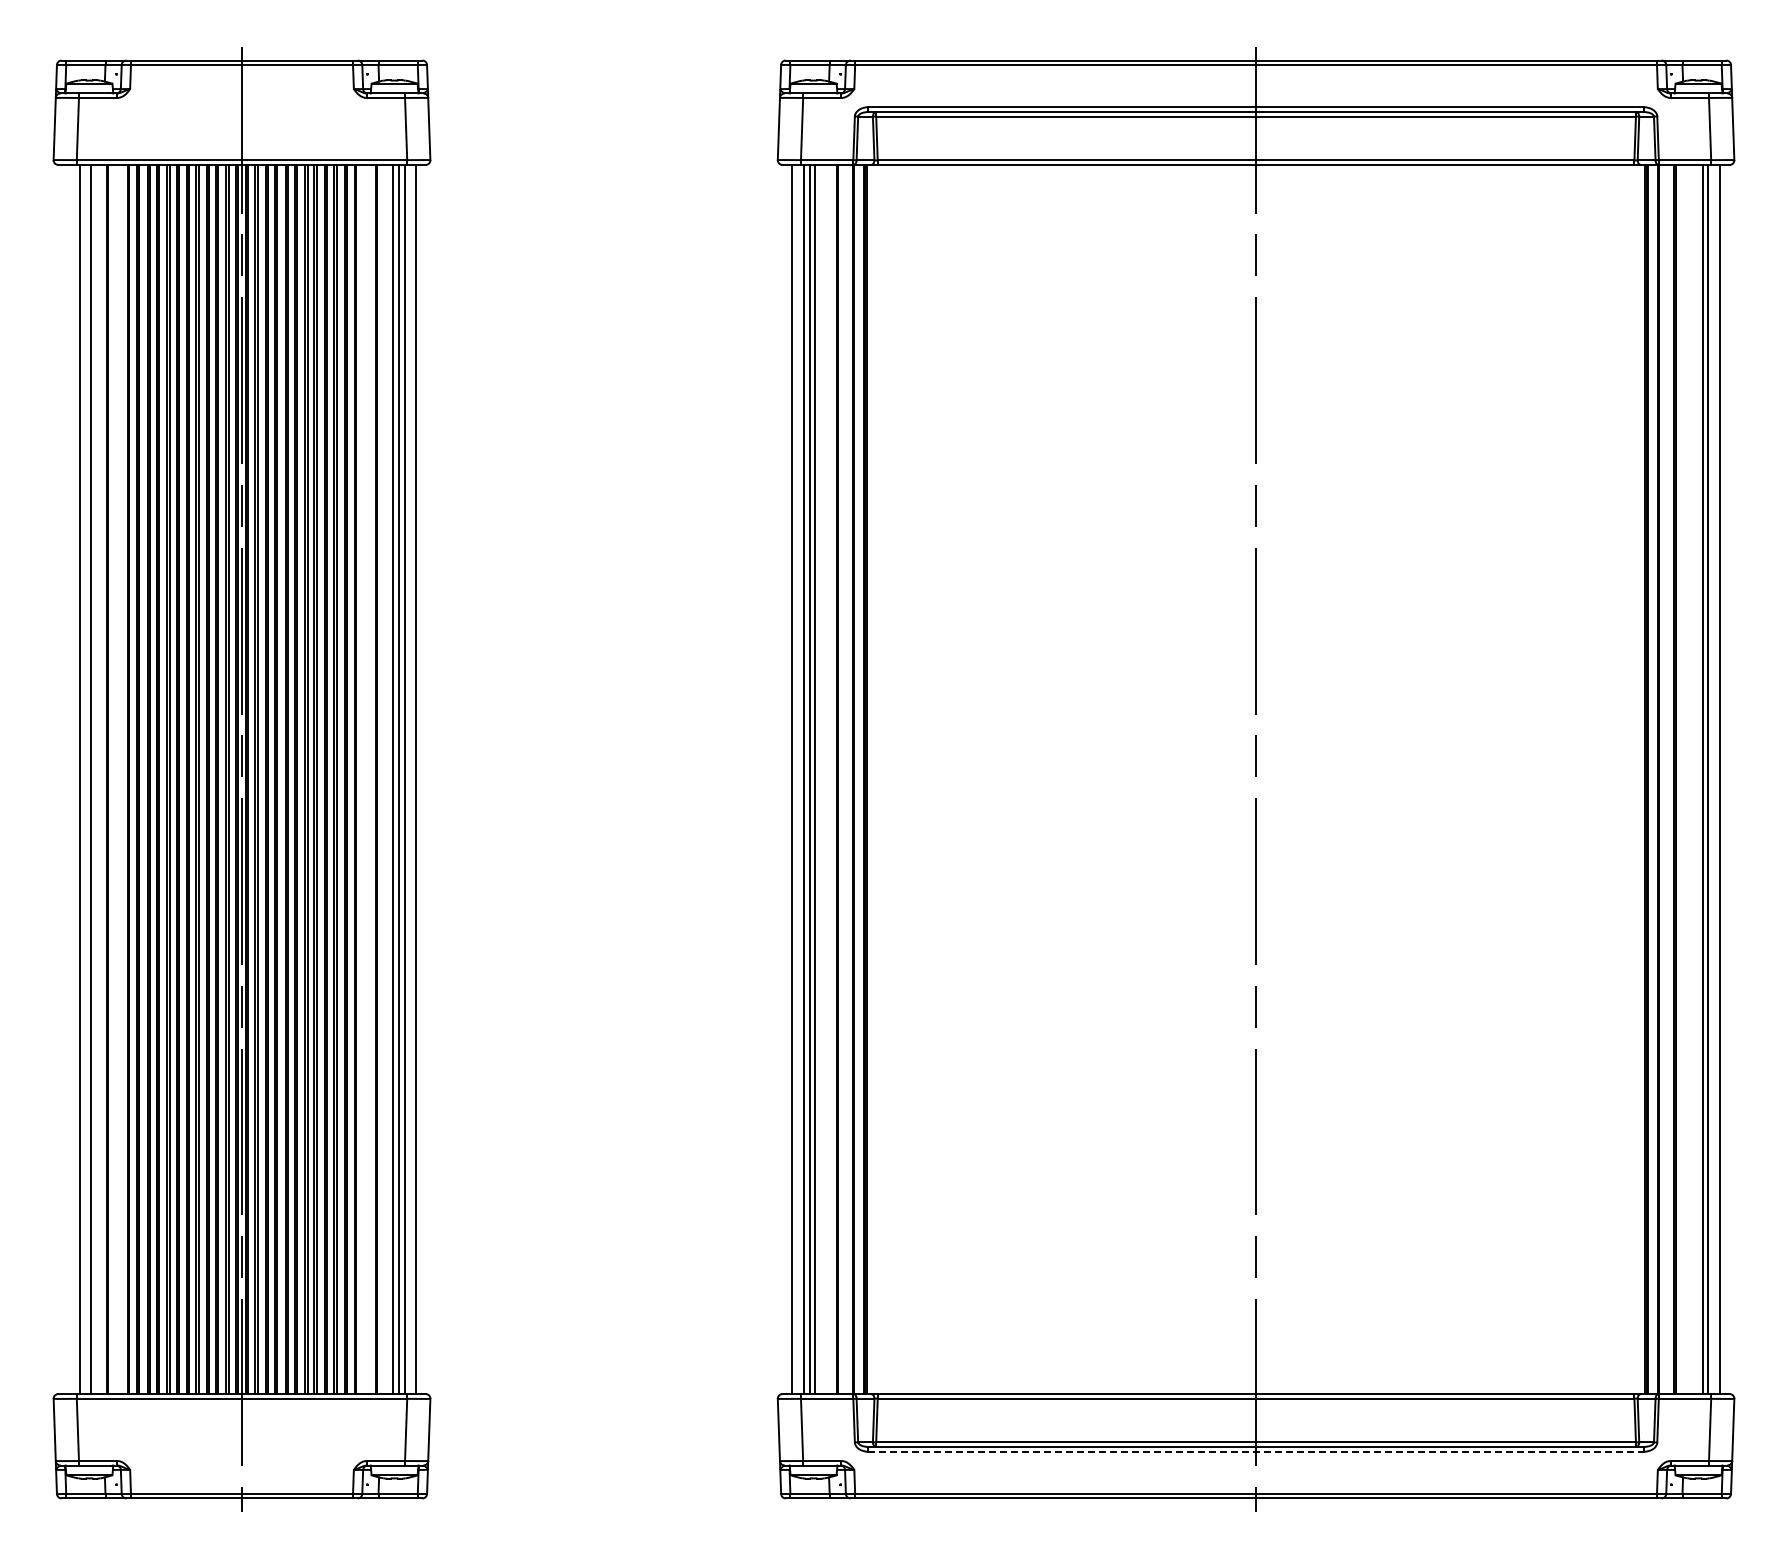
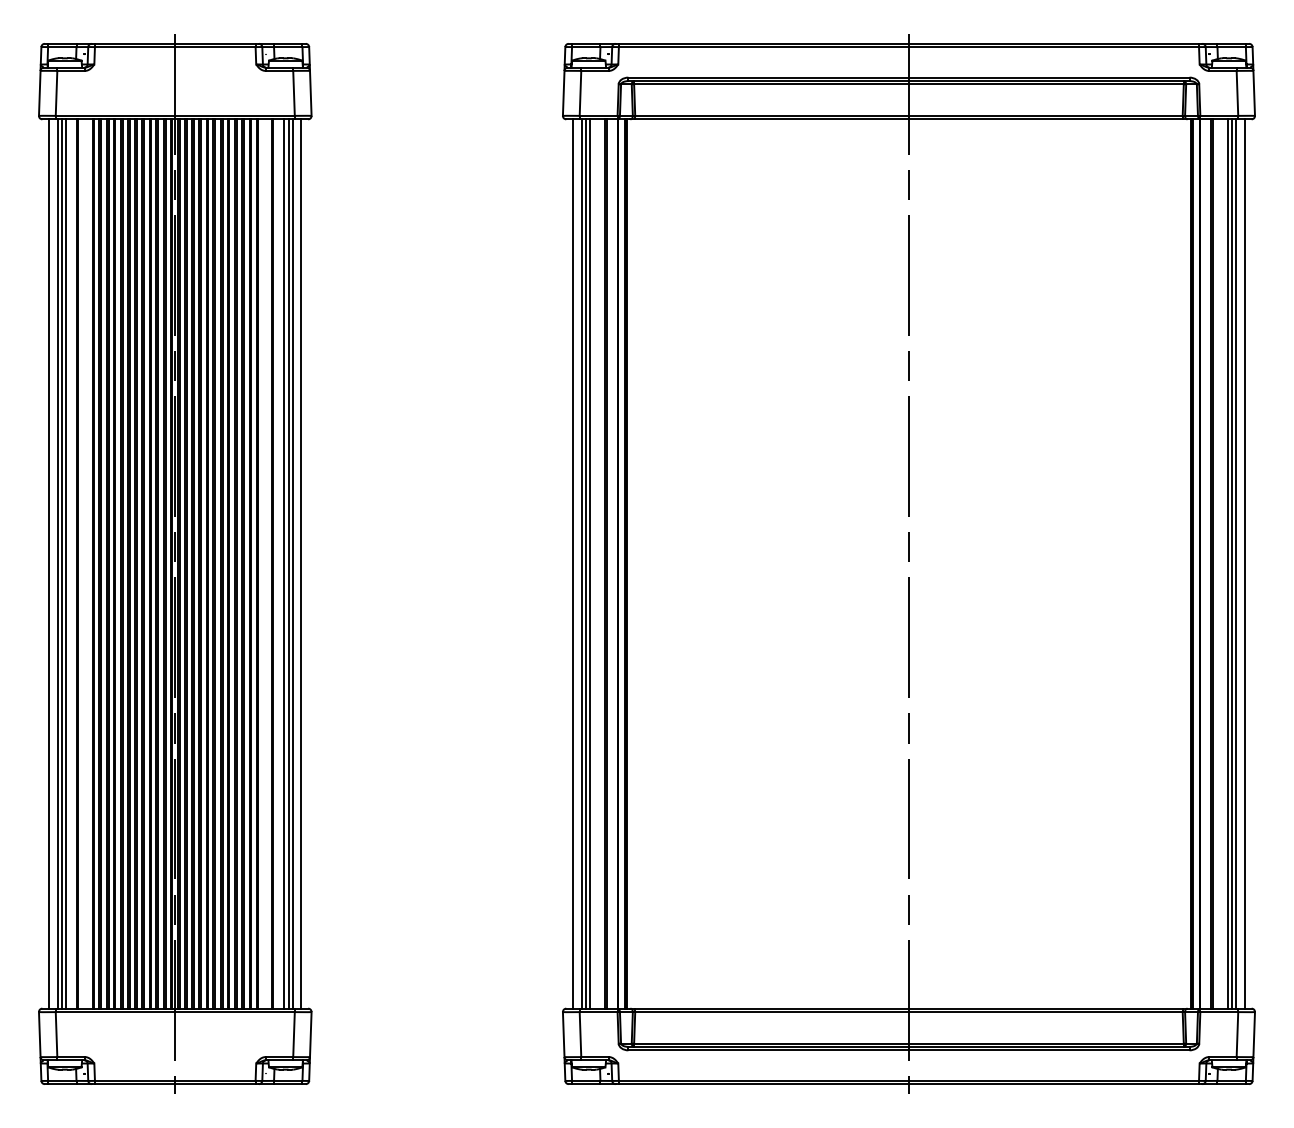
line: (68, 779) -> (49, 564), added
line: (85, 779) -> (62, 564), added
line: (1696, 779) -> (1227, 564), added
line: (1256, 1451) -> (909, 1050), dashed -> solid

